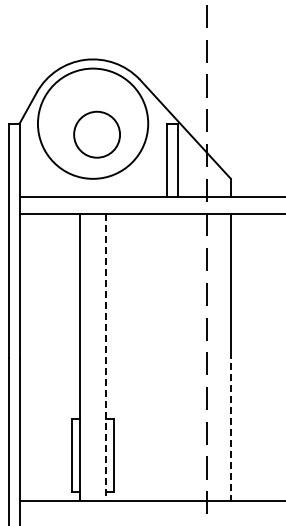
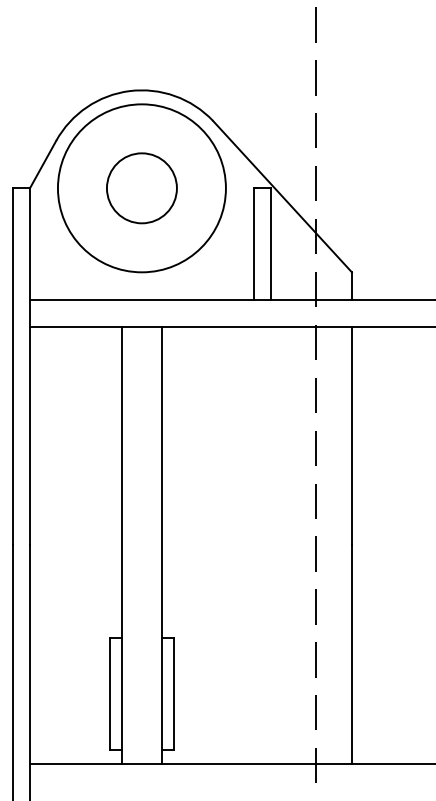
circle: (96, 134) -> (141, 187), moved
line: (105, 358) -> (160, 545), dashed -> solid
line: (230, 429) -> (351, 654), dashed -> solid

